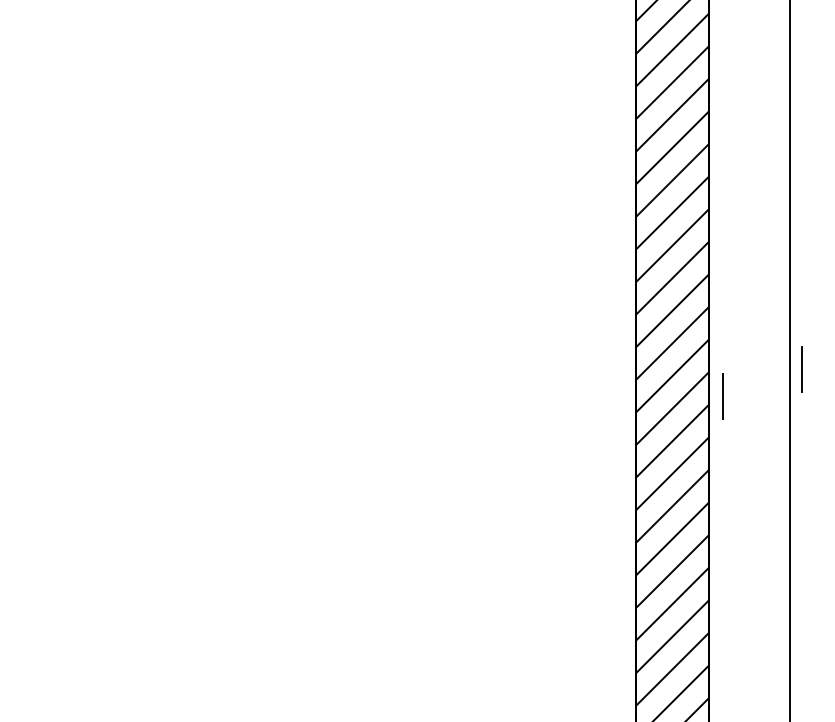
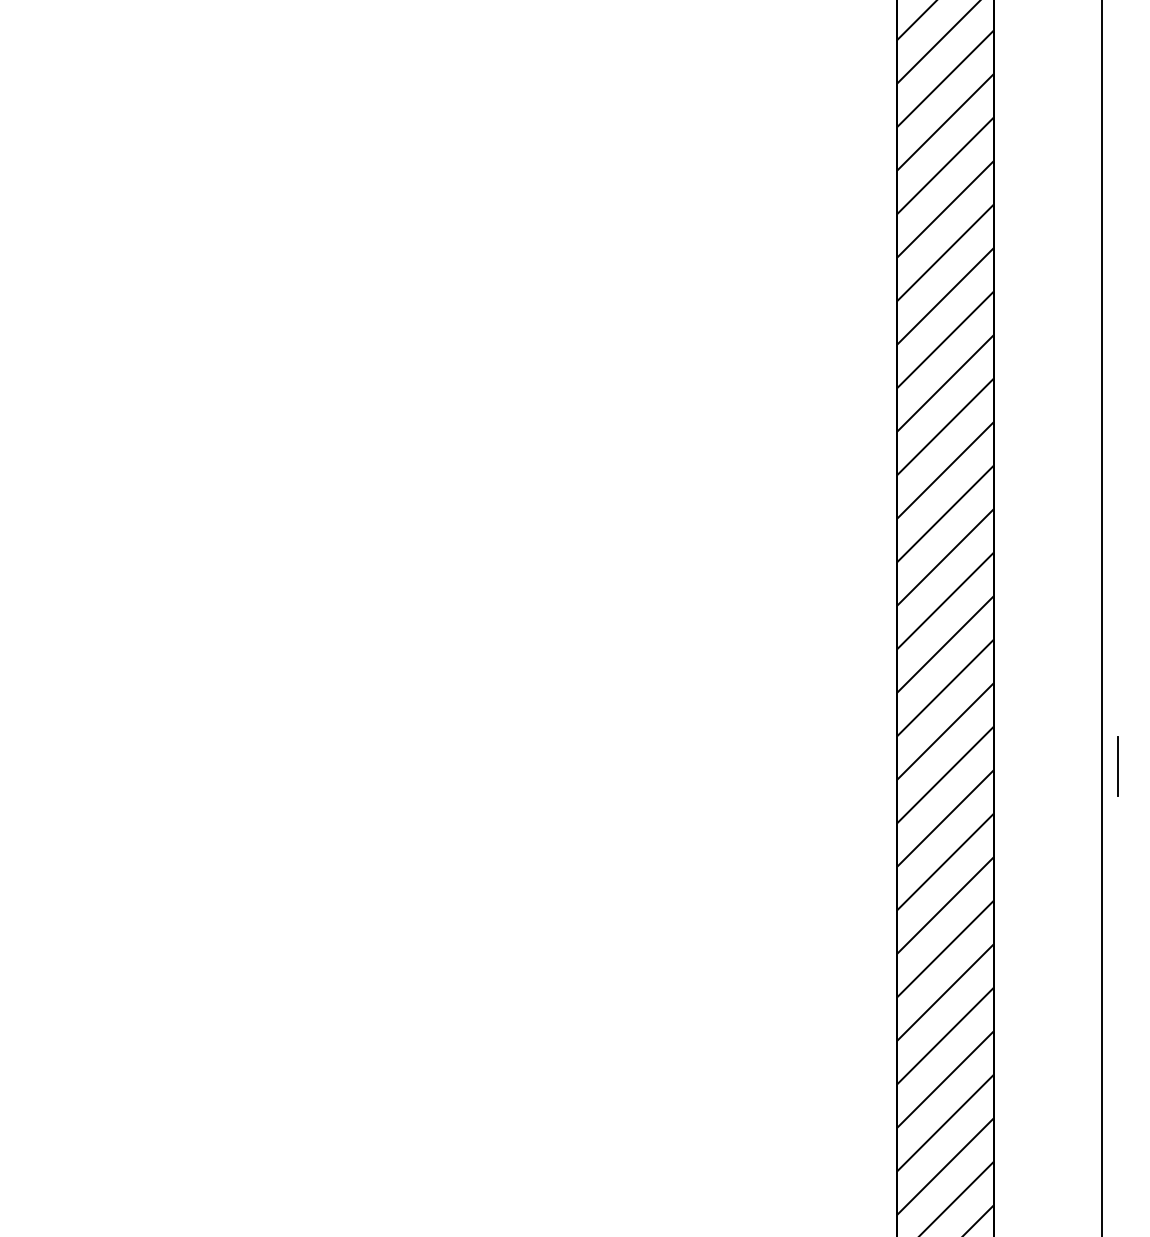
line: (722, 396) -> (1012, 802), removed

